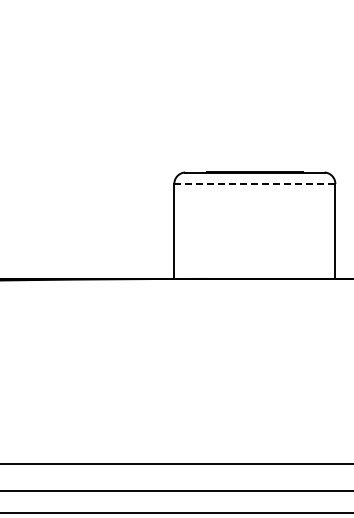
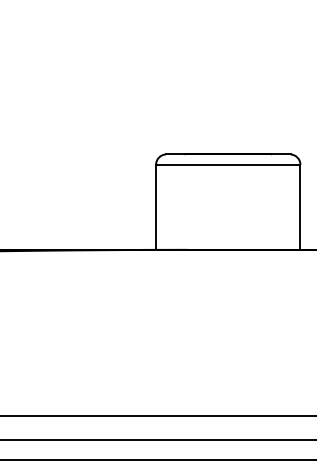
line: (254, 183) -> (227, 164), dashed -> solid

